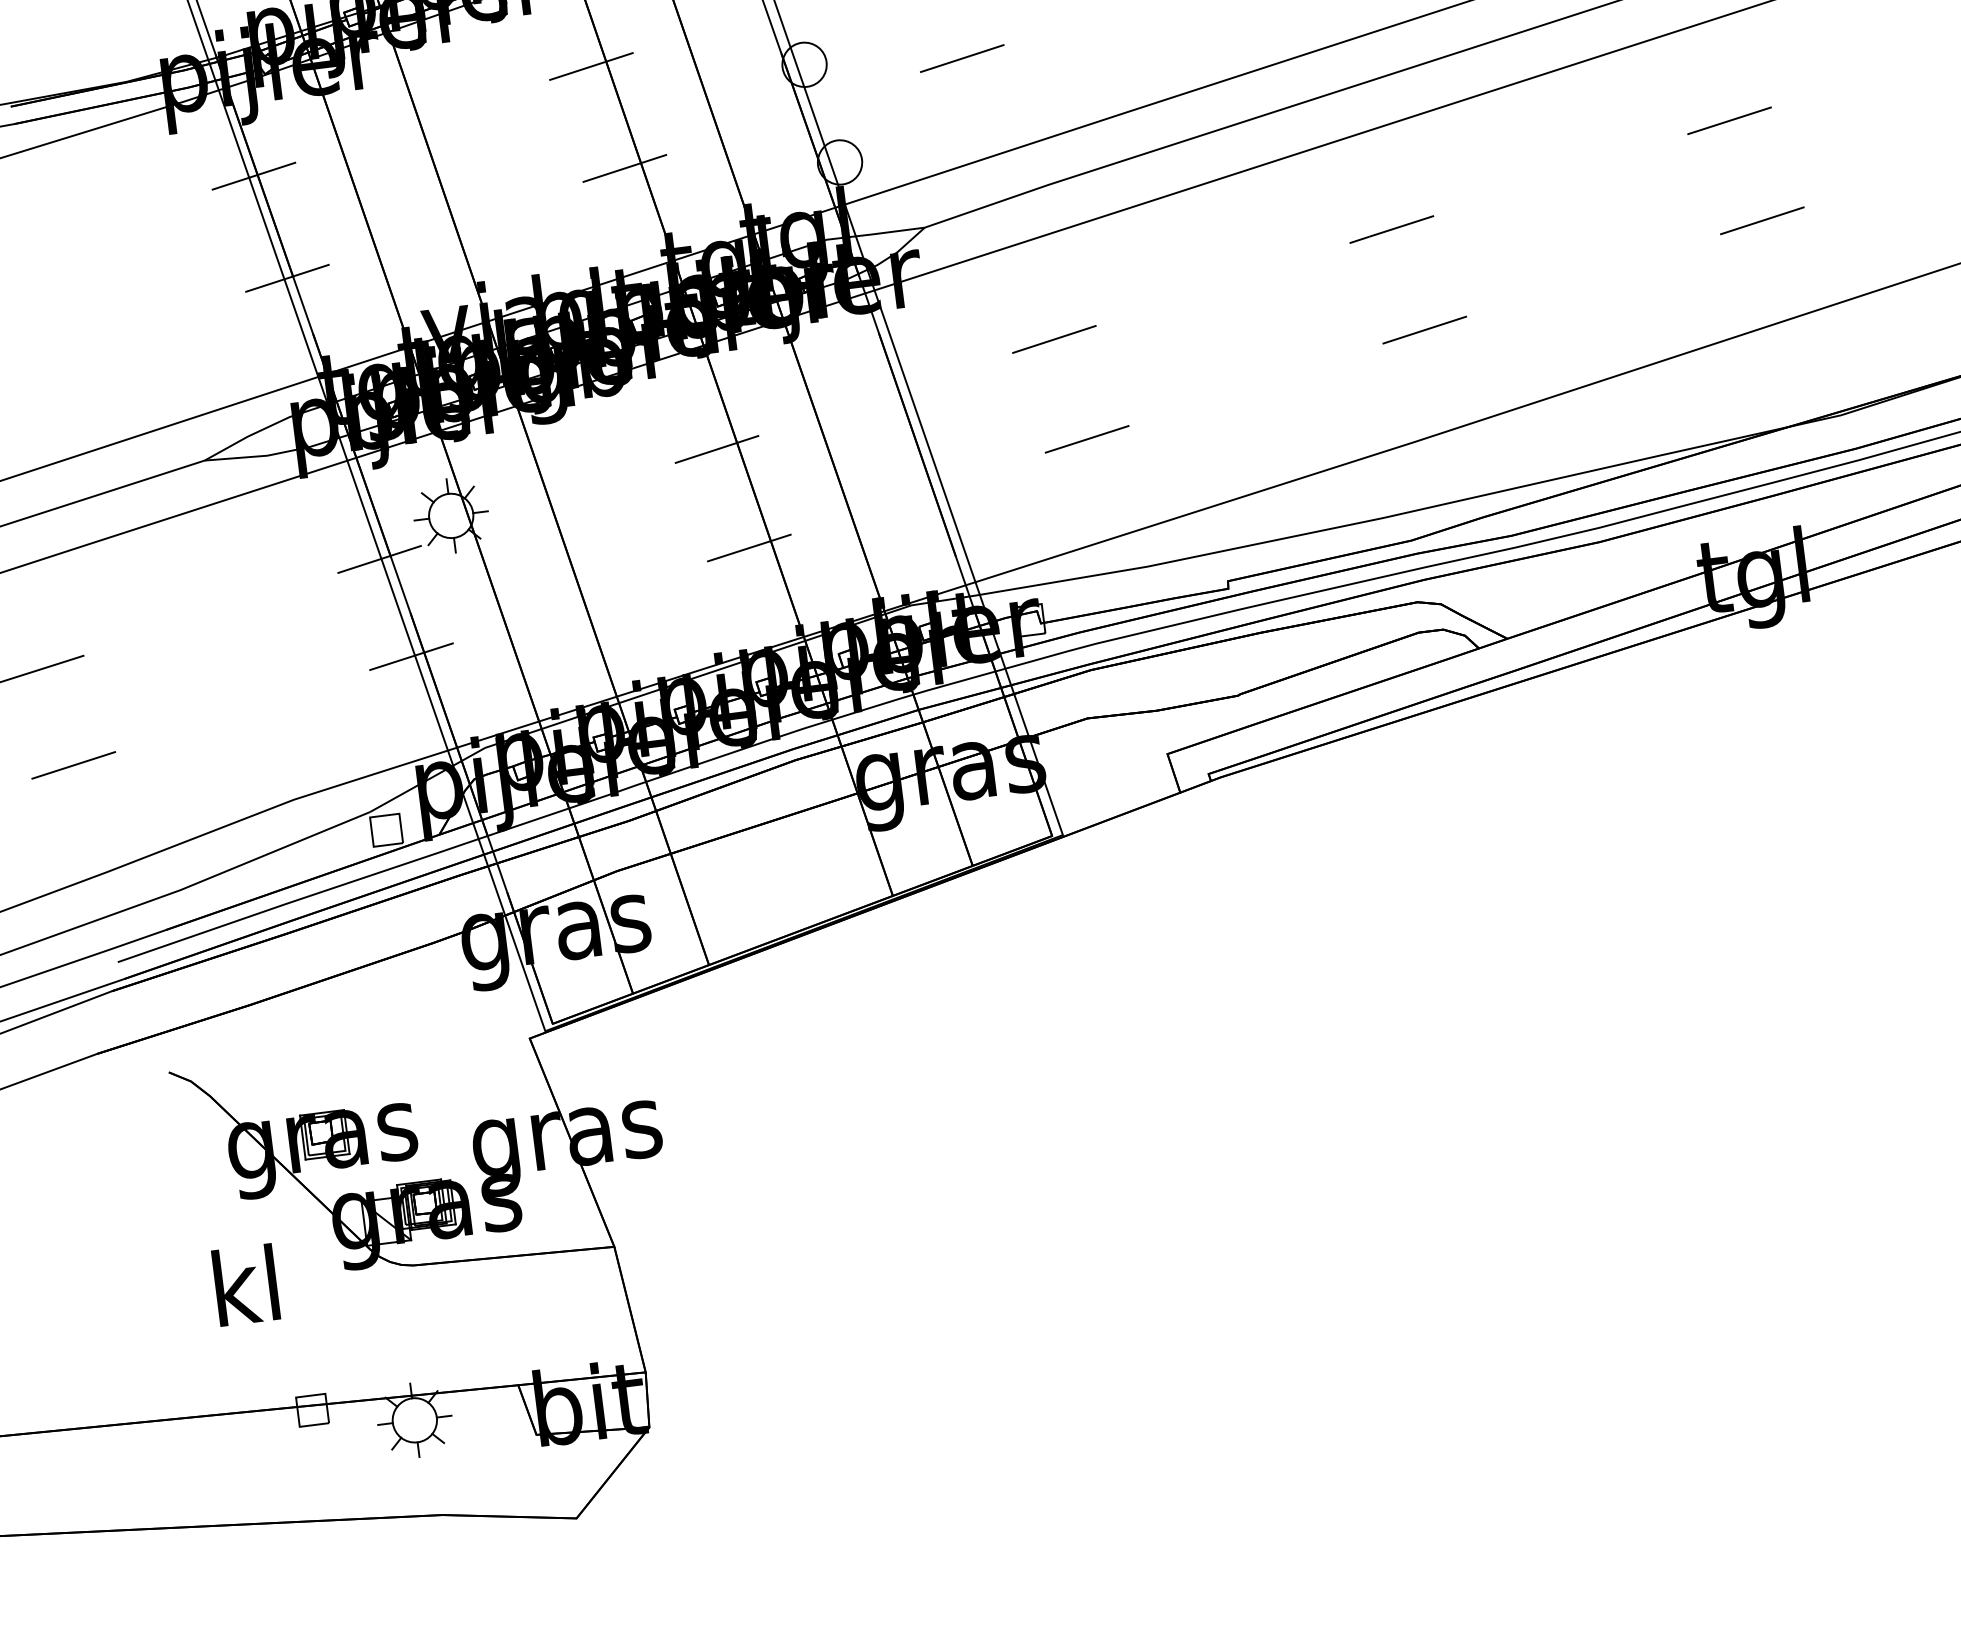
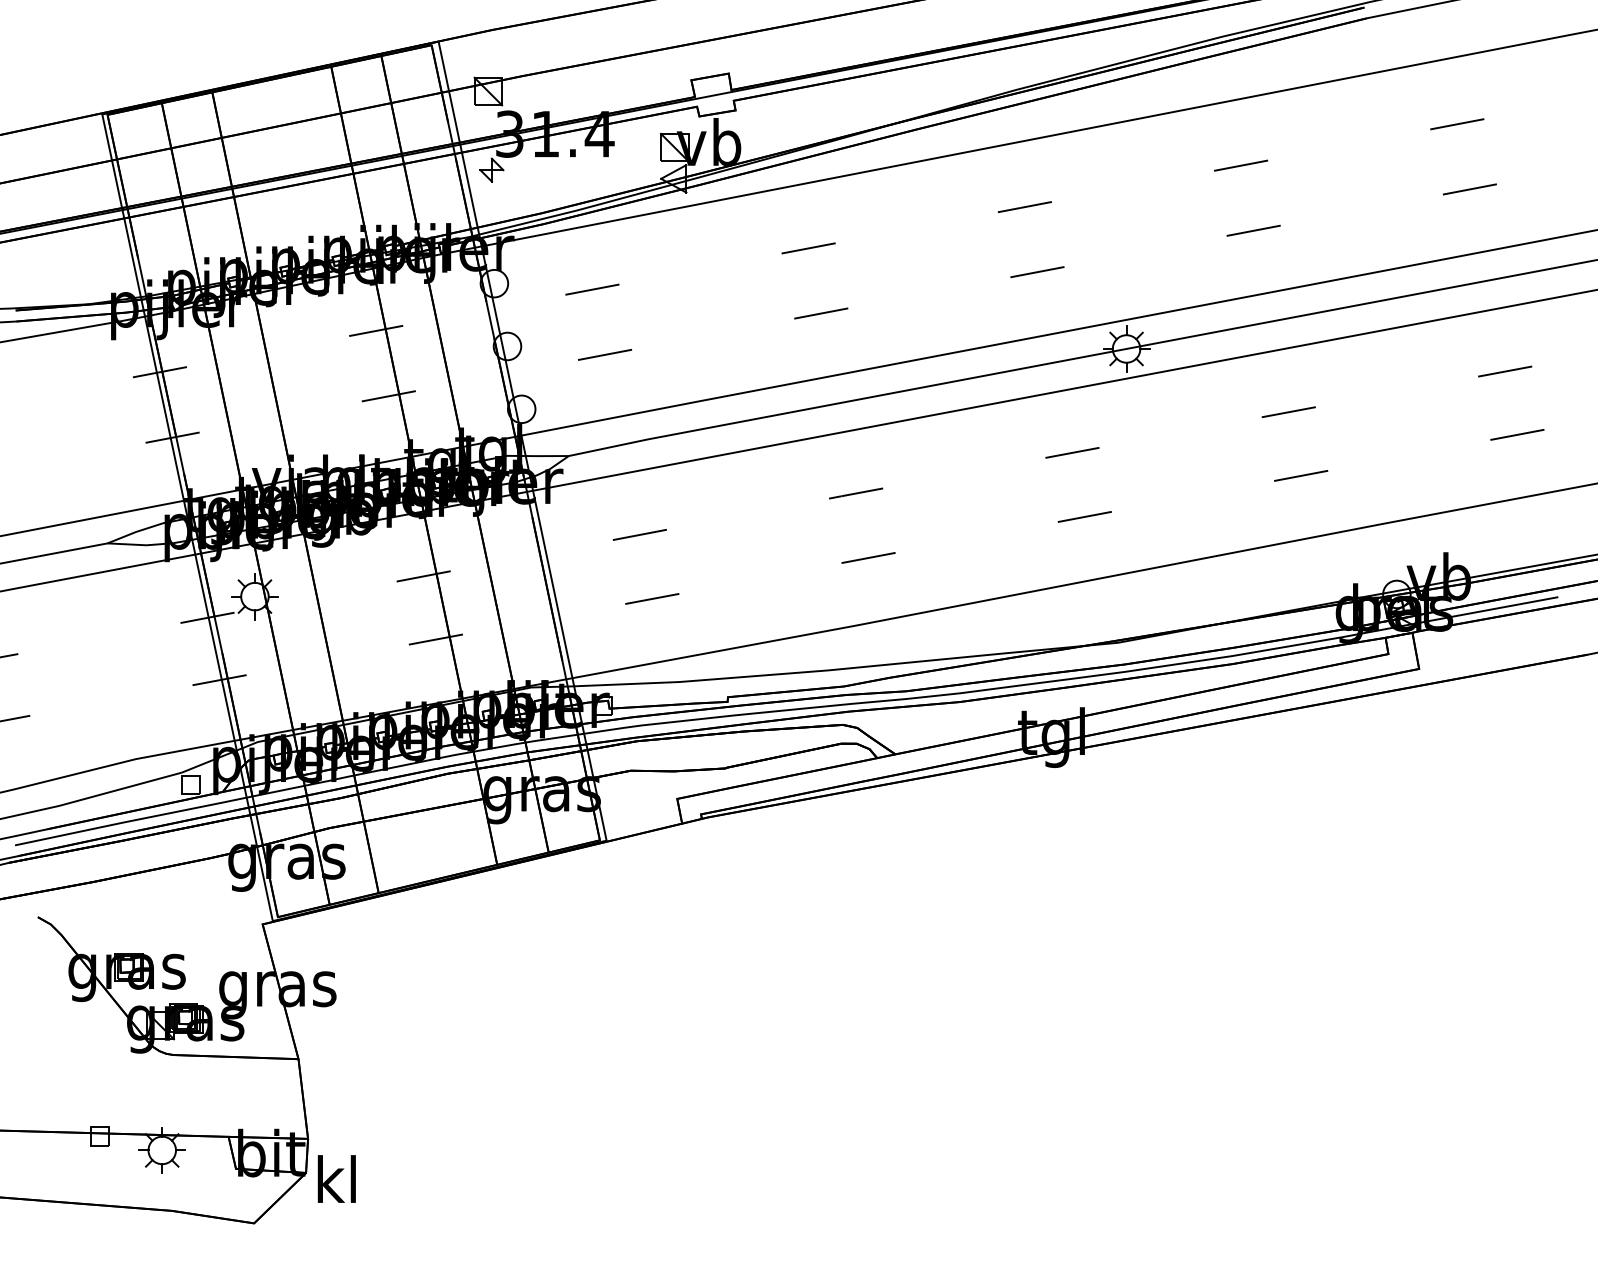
text: (245, 1284) -> (336, 1178), moved

